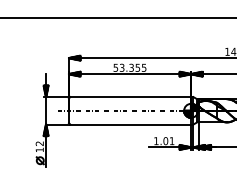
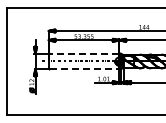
line: (130, 97) -> (84, 53), solid -> dashed
line: (130, 124) -> (84, 69), solid -> dashed

